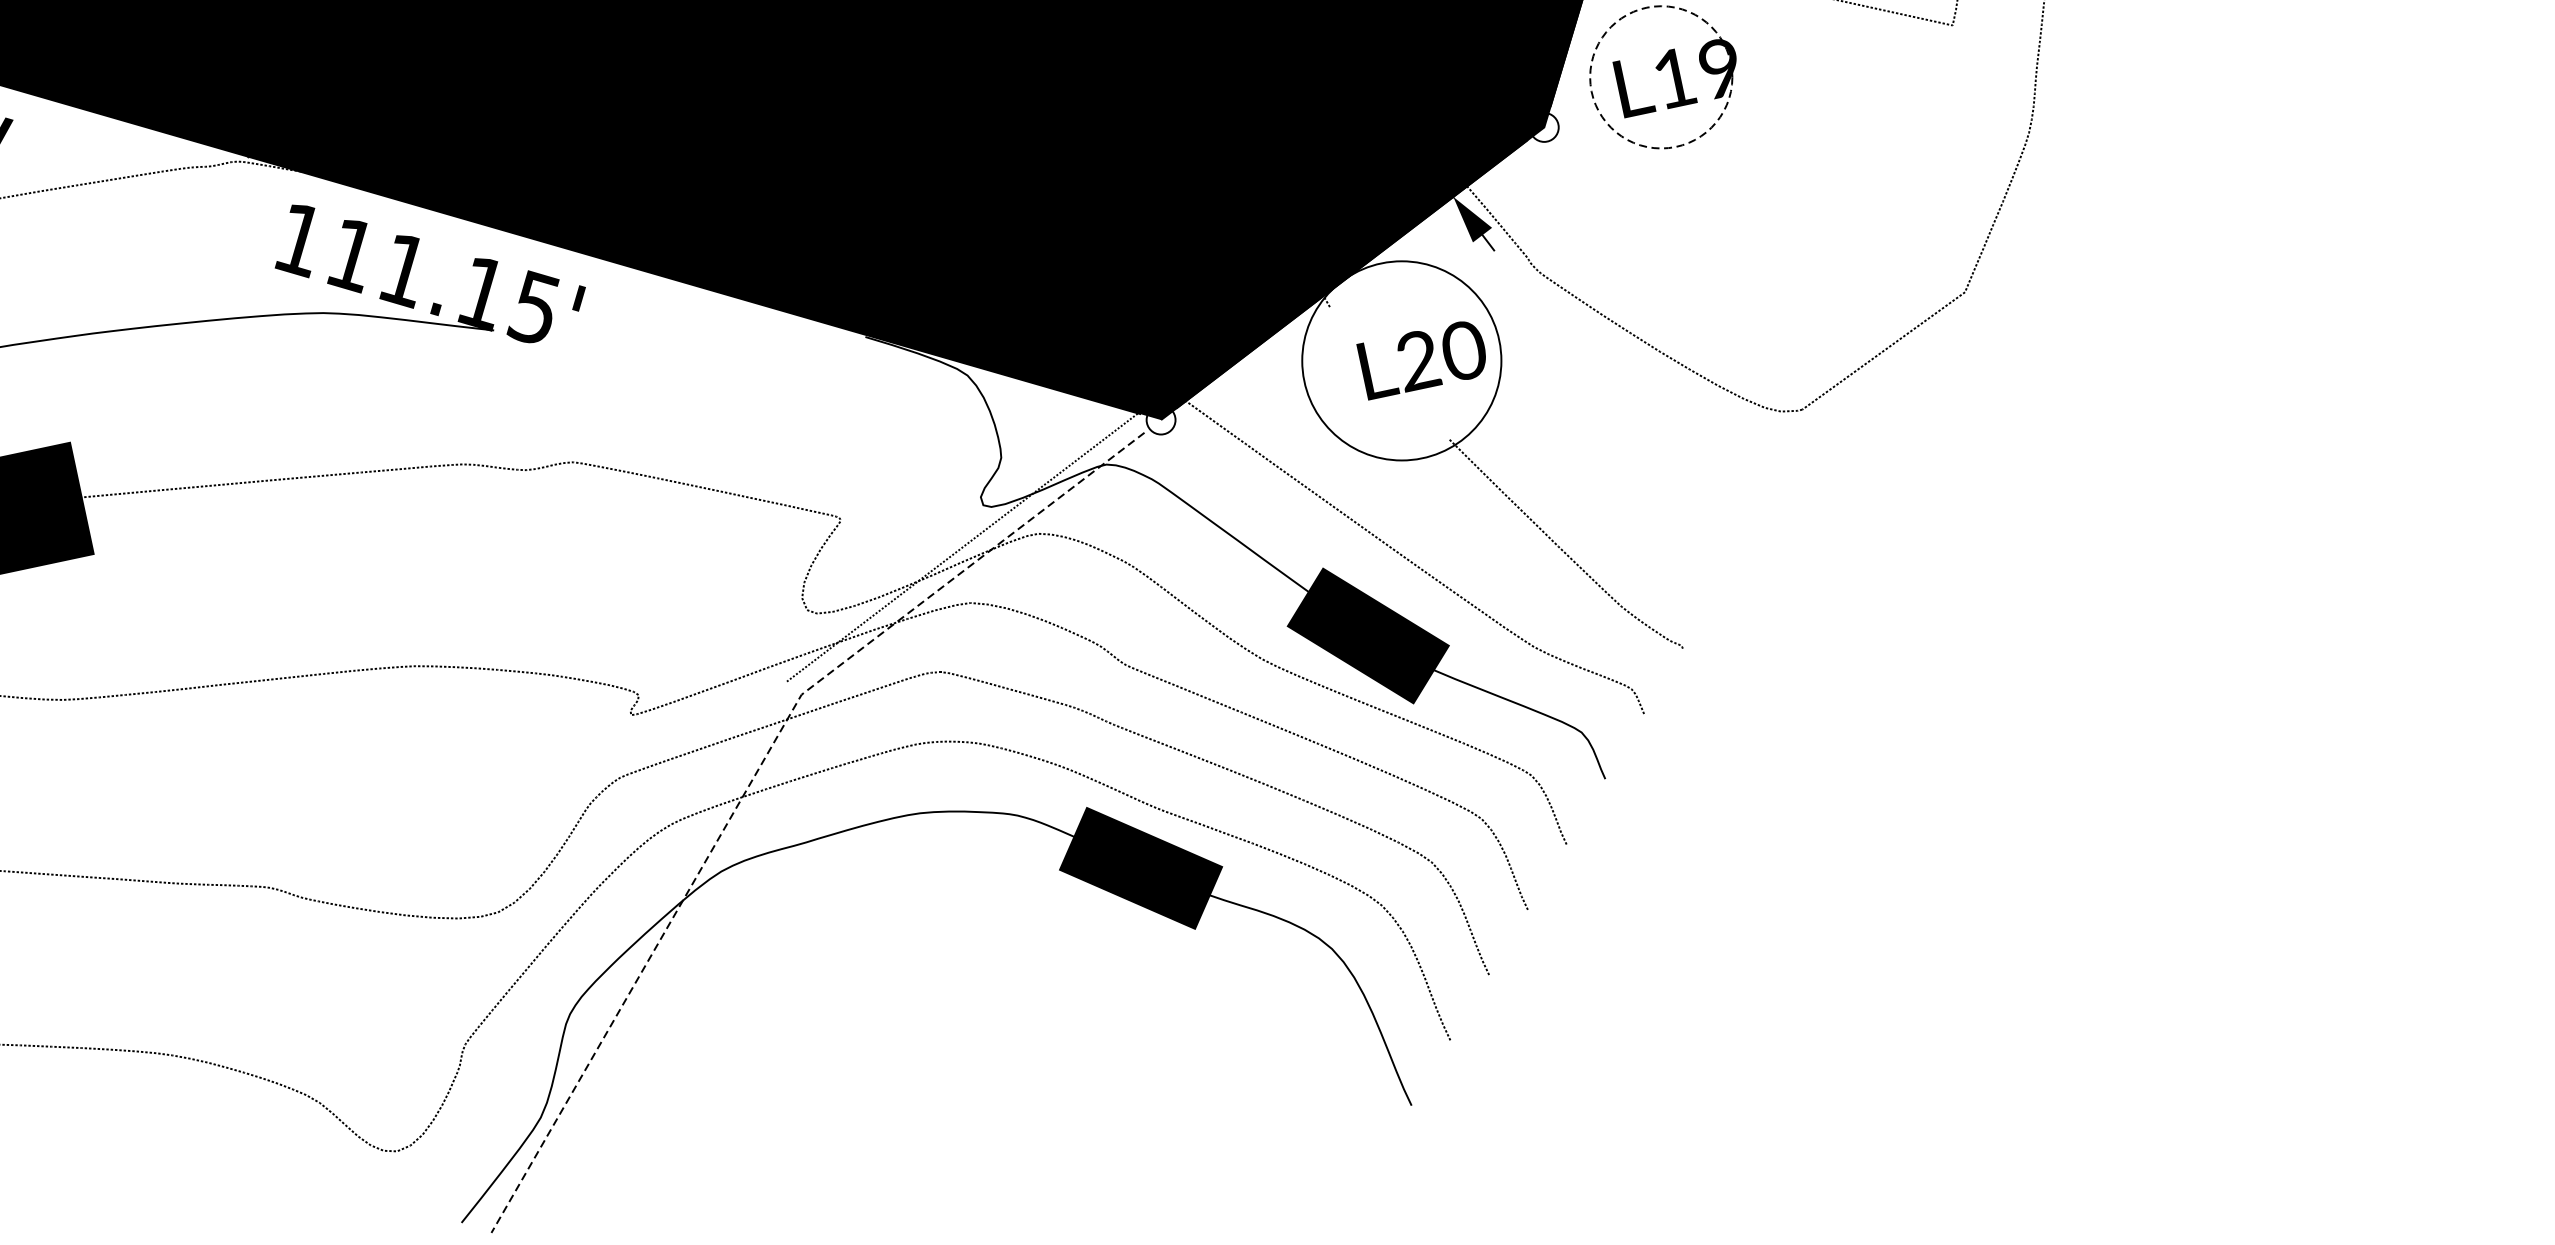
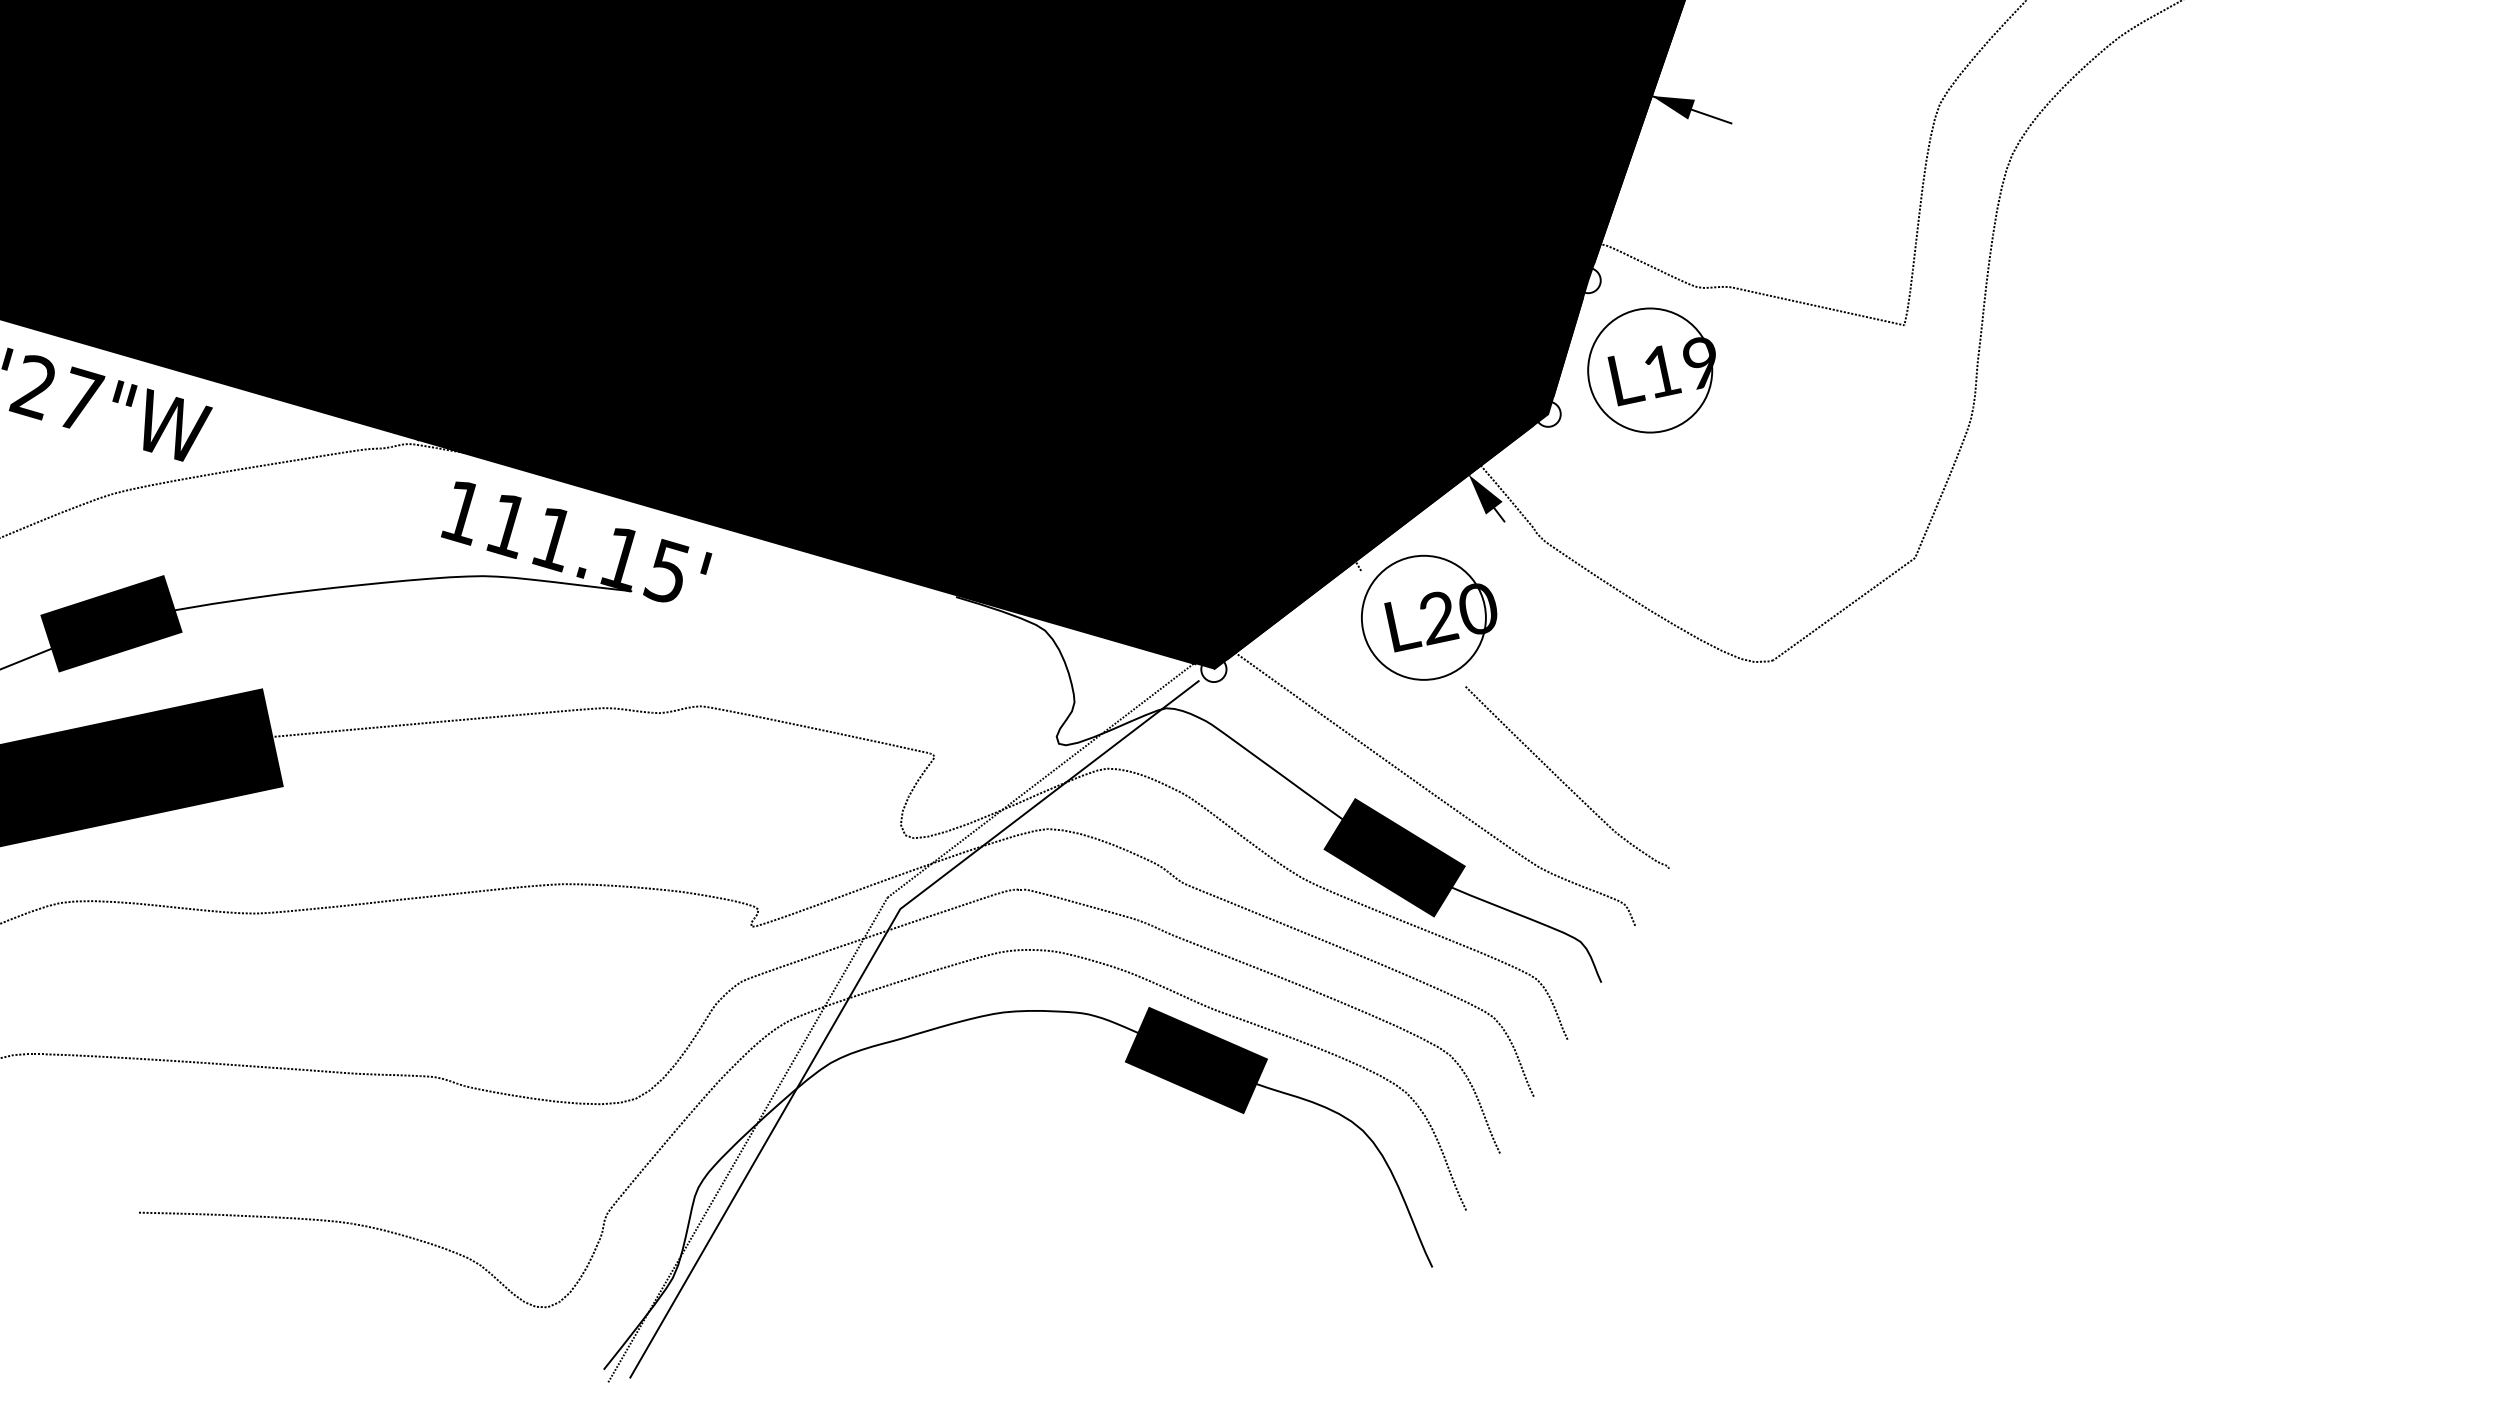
circle: (1661, 77) -> (1650, 370), dashed -> solid
circle: (1401, 360) -> (1423, 617), size x0.71
line: (754, 776) -> (859, 980), dashed -> solid
line: (626, 958) -> (747, 1139), added

